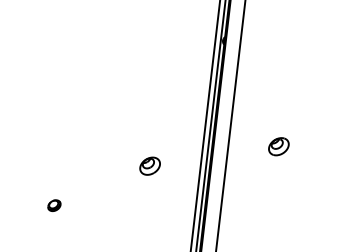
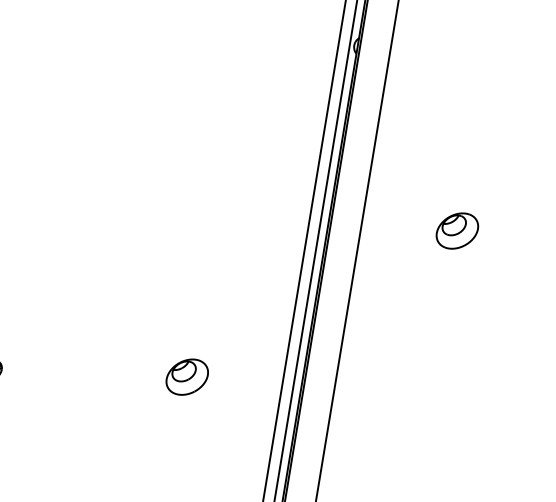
part: (278, 146) -> (456, 230), moved
part: (149, 165) -> (186, 375), moved

